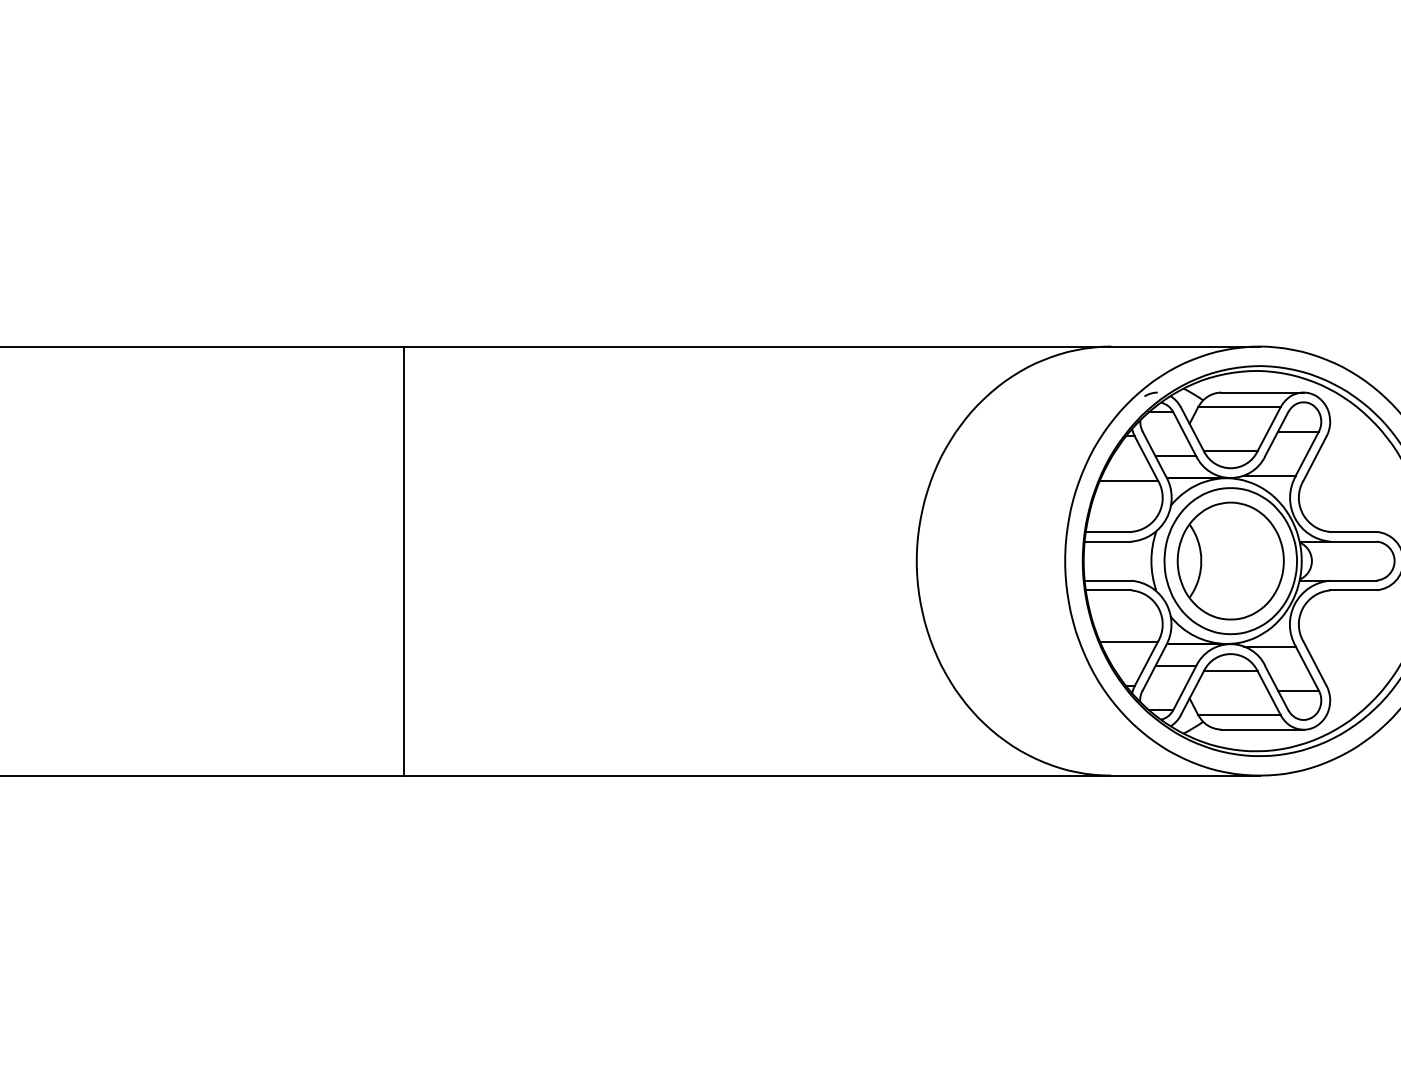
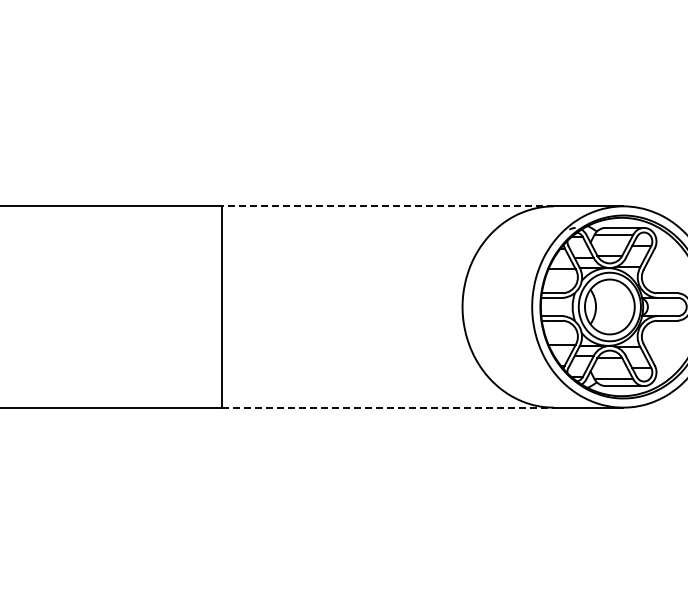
line: (756, 346) -> (387, 206), solid -> dashed
line: (756, 775) -> (387, 407), solid -> dashed

